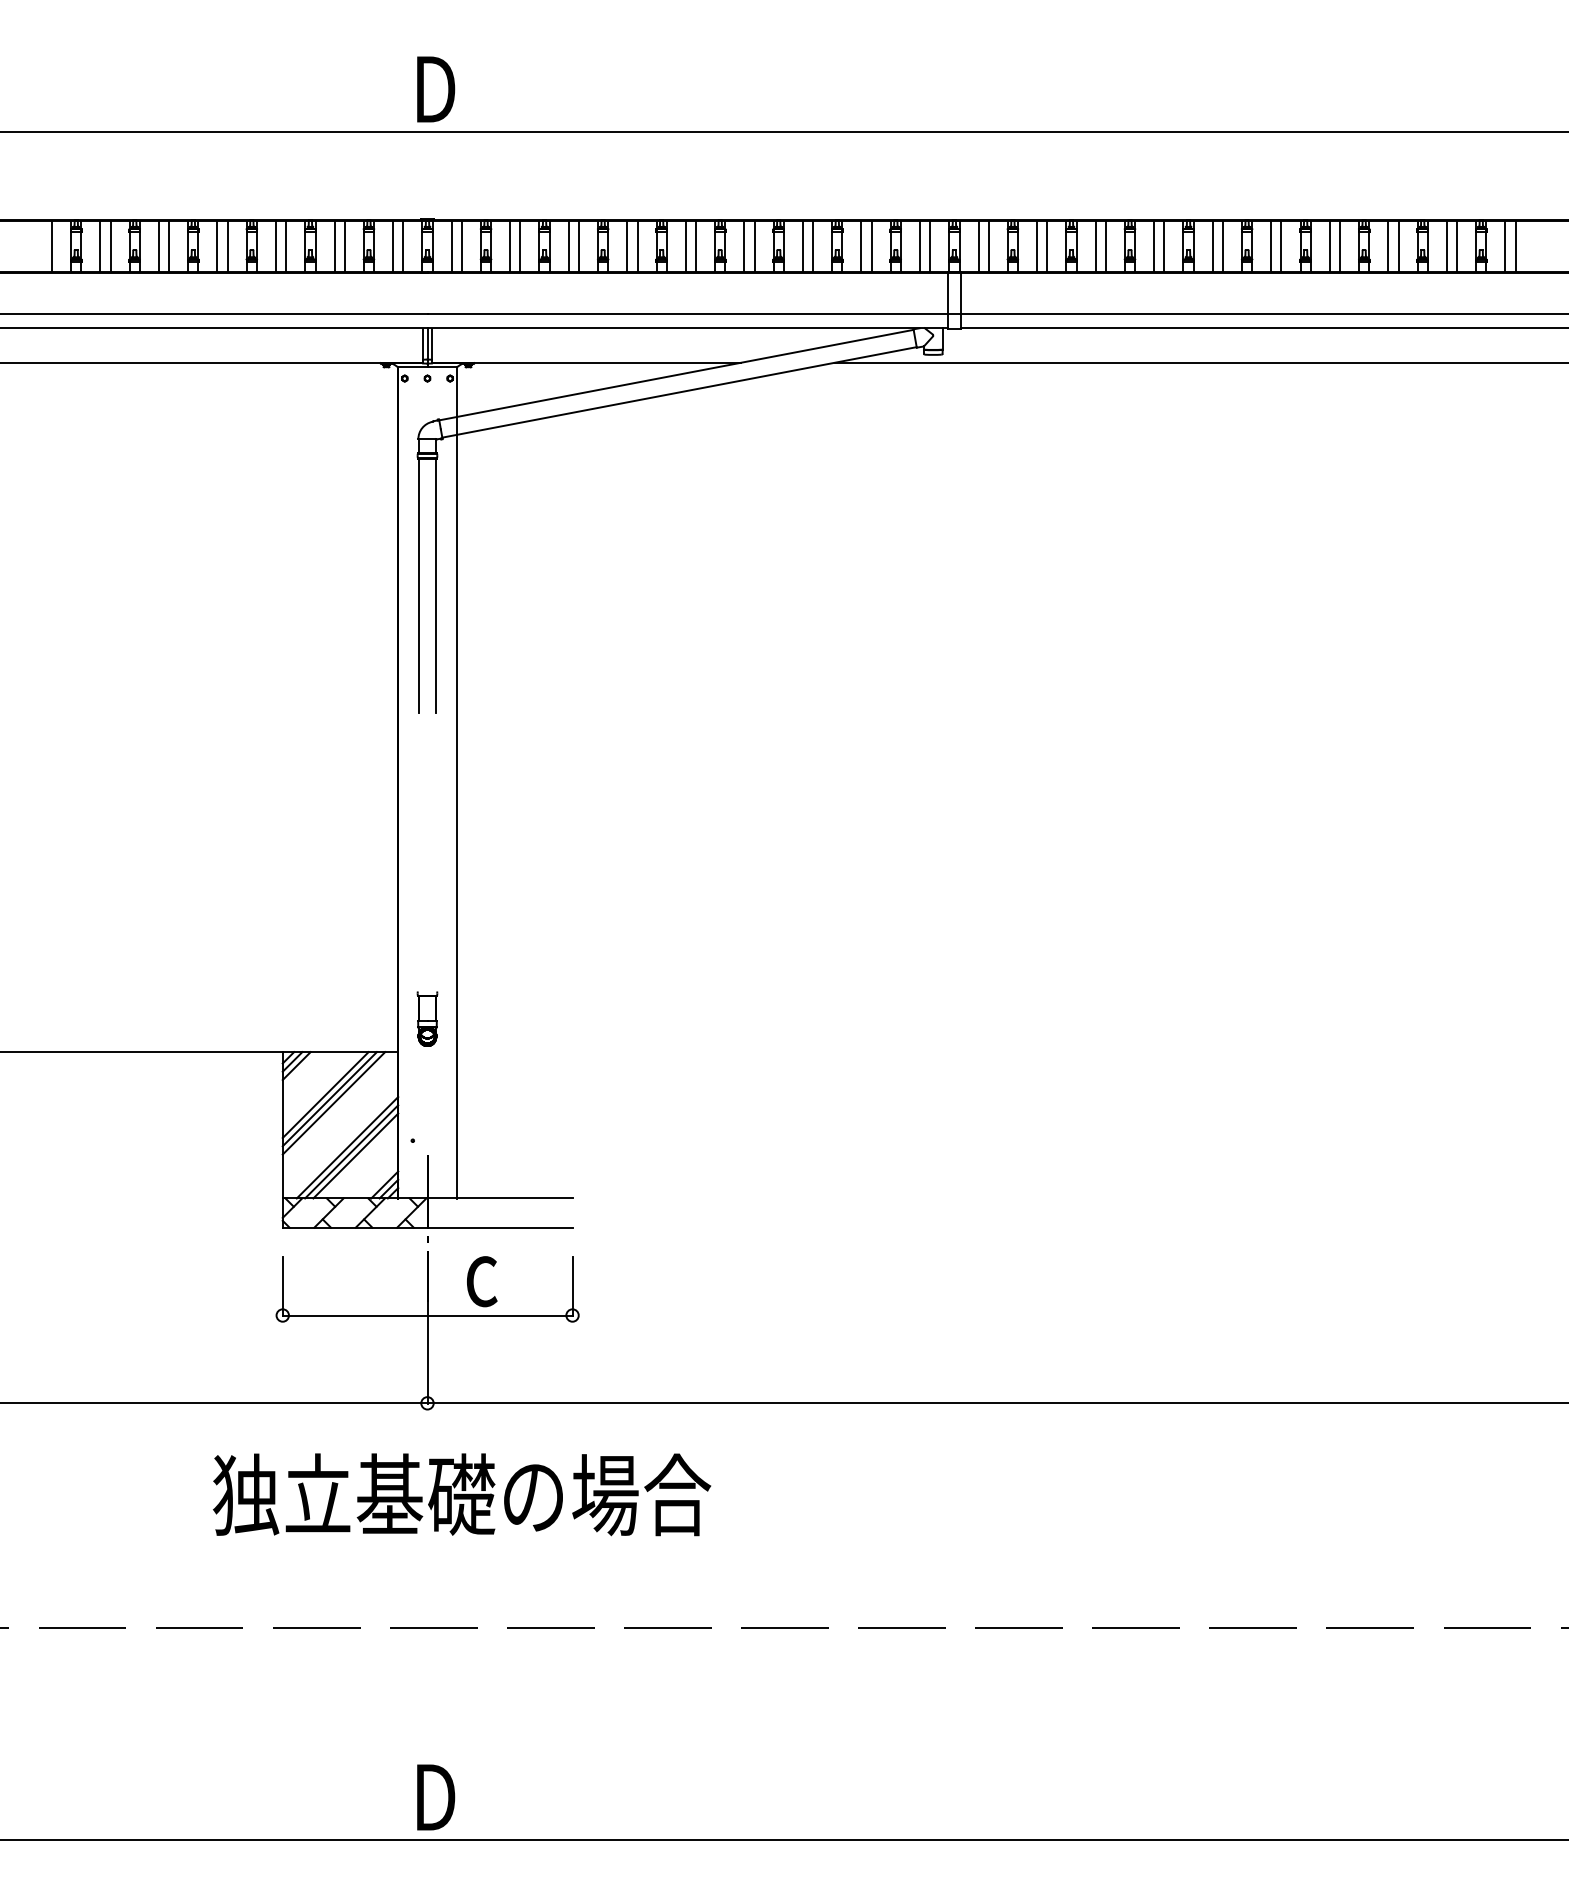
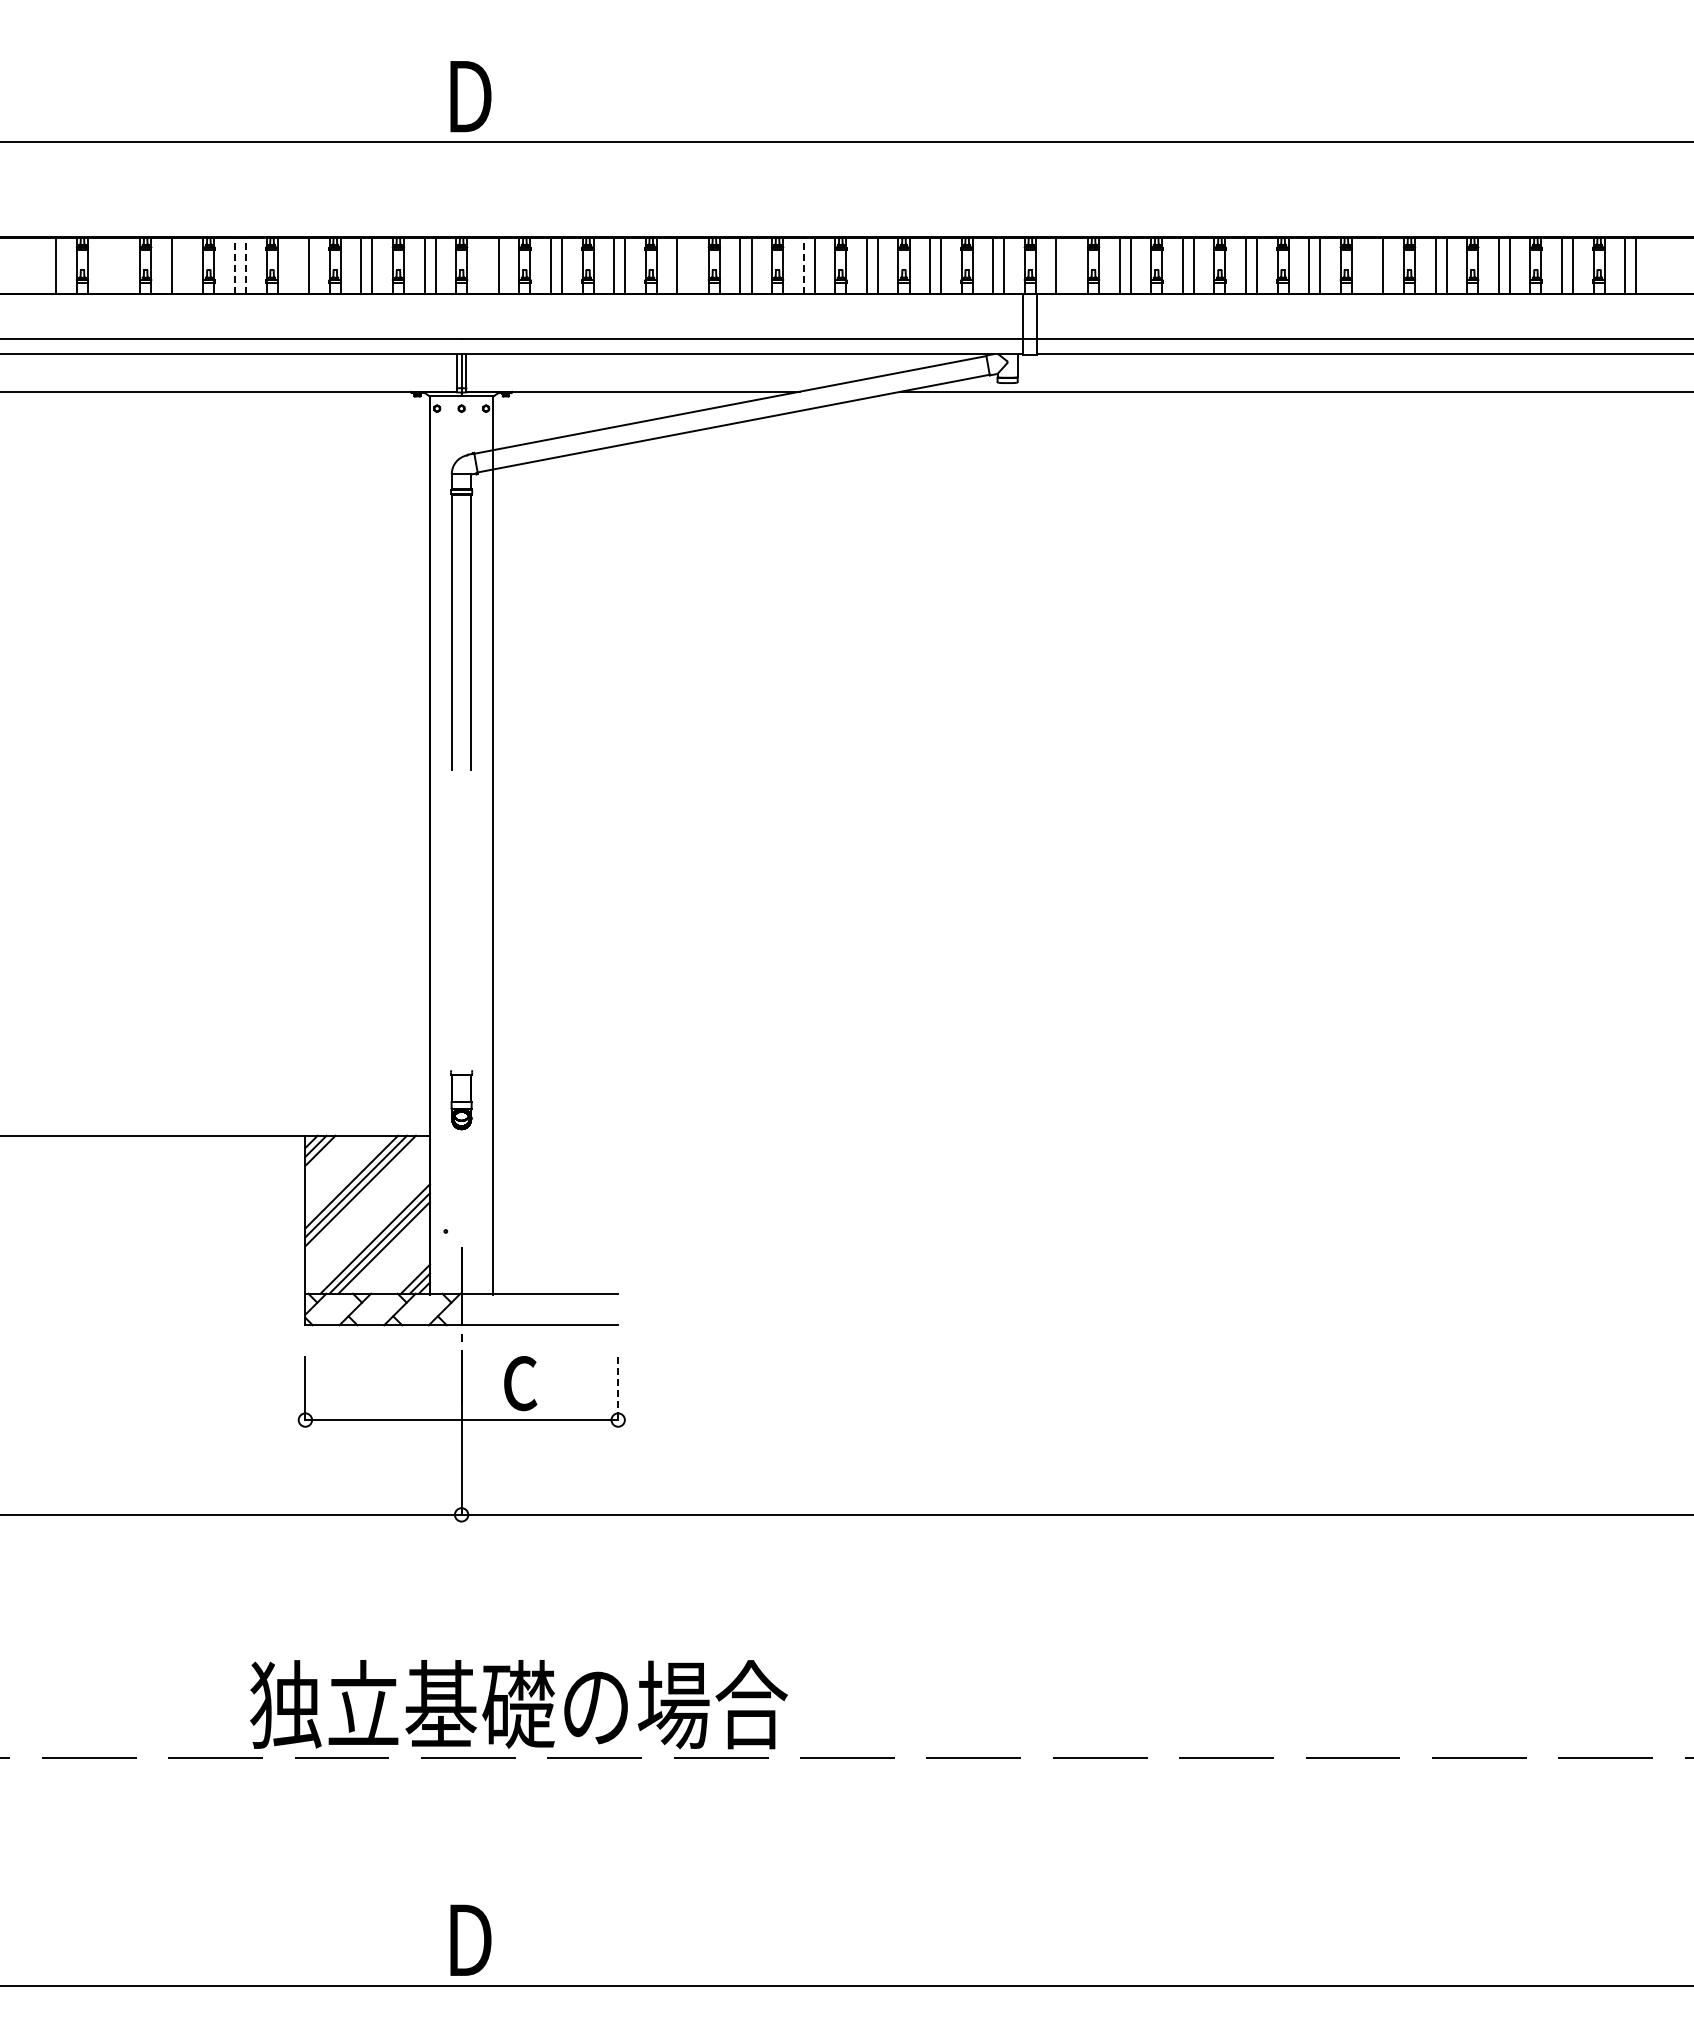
line: (100, 245) -> (108, 265), removed
line: (110, 245) -> (119, 265), removed
line: (168, 245) -> (182, 265), removed
line: (276, 245) -> (298, 265), removed
line: (451, 245) -> (487, 265), removed
line: (637, 245) -> (688, 265), removed
line: (988, 245) -> (1067, 265), removed
line: (1271, 245) -> (1372, 265), removed
line: (217, 246) -> (234, 266), solid -> dashed
line: (228, 246) -> (246, 266), solid -> dashed
line: (744, 246) -> (803, 266), solid -> dashed
line: (572, 1286) -> (618, 1388), solid -> dashed
text: (461, 1494) -> (518, 1704), moved

